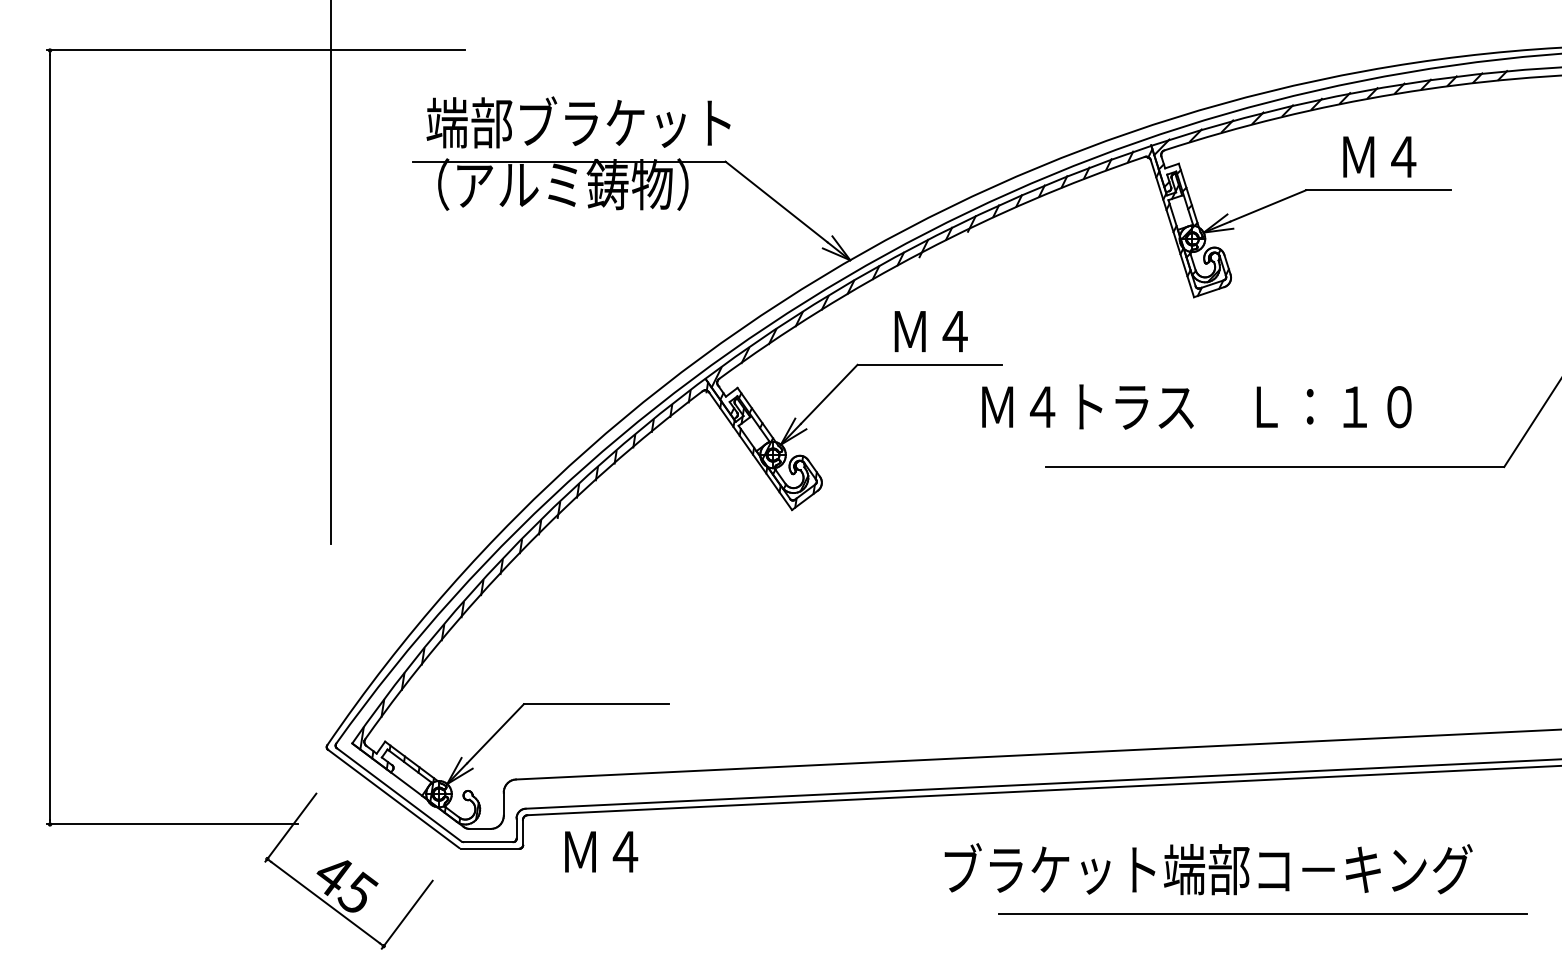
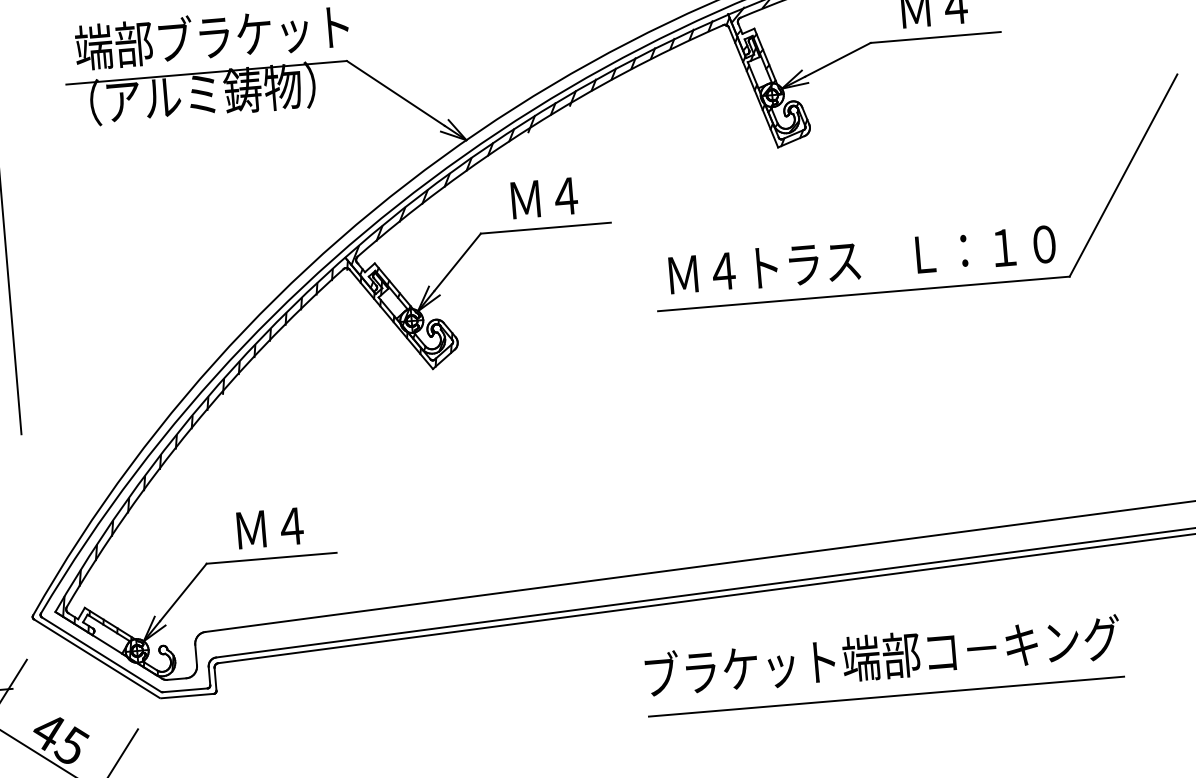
text: (1196, 406) -> (862, 259), moved
text: (601, 851) -> (270, 527), moved
text: (1208, 869) -> (882, 656), moved

